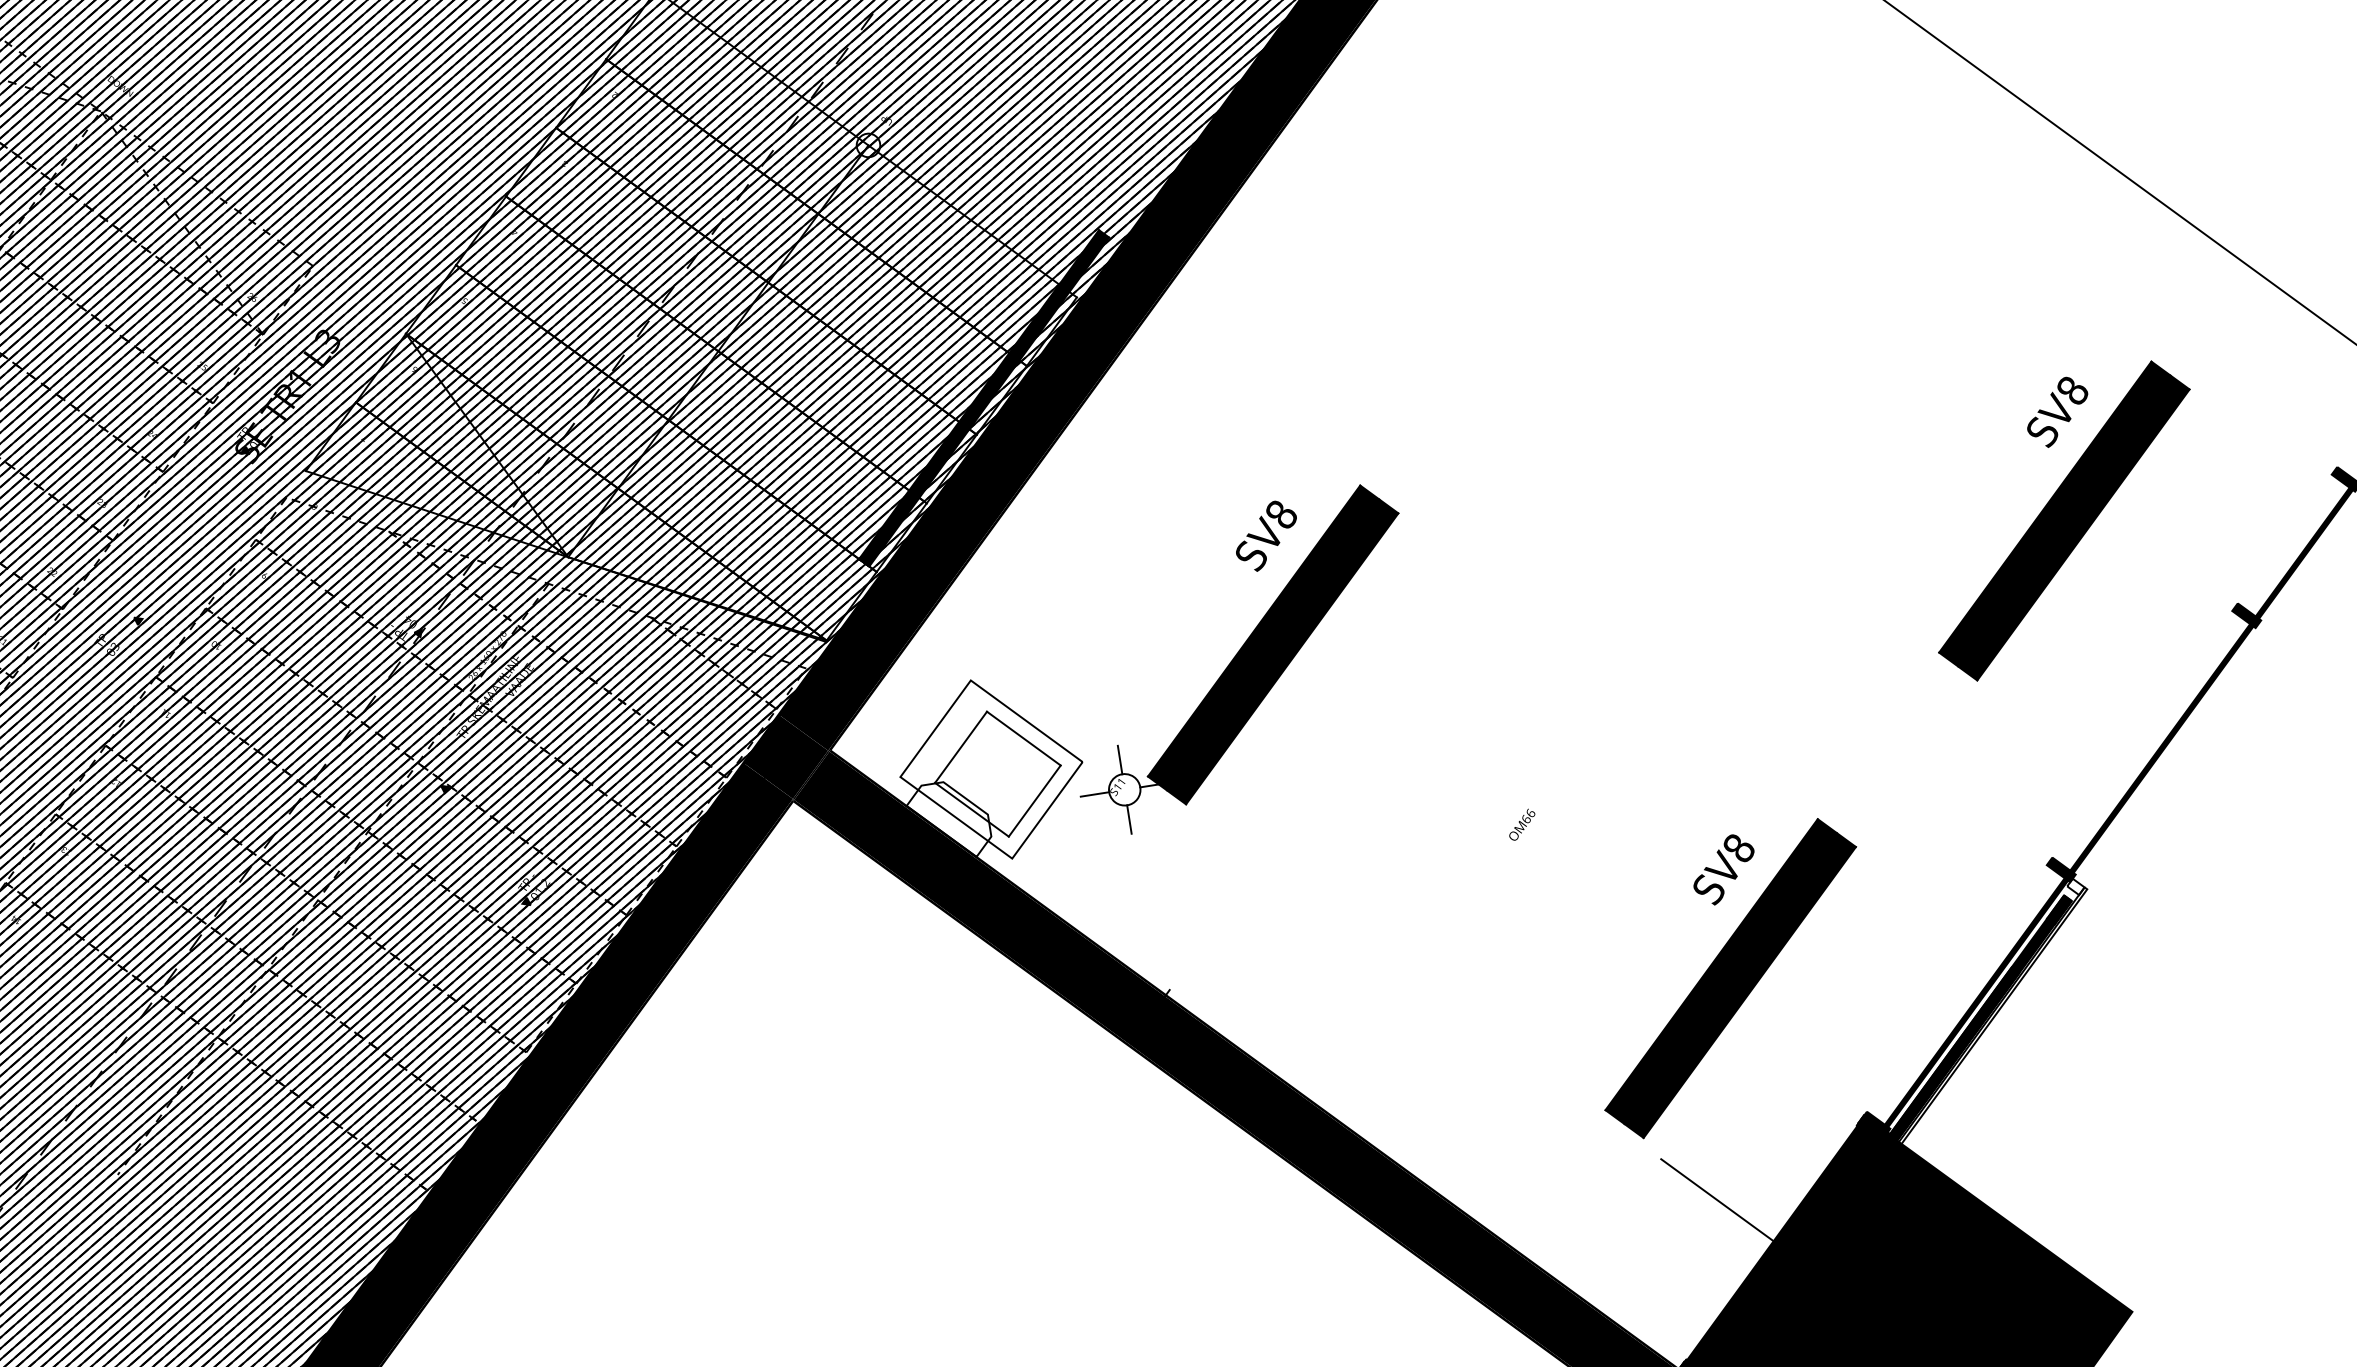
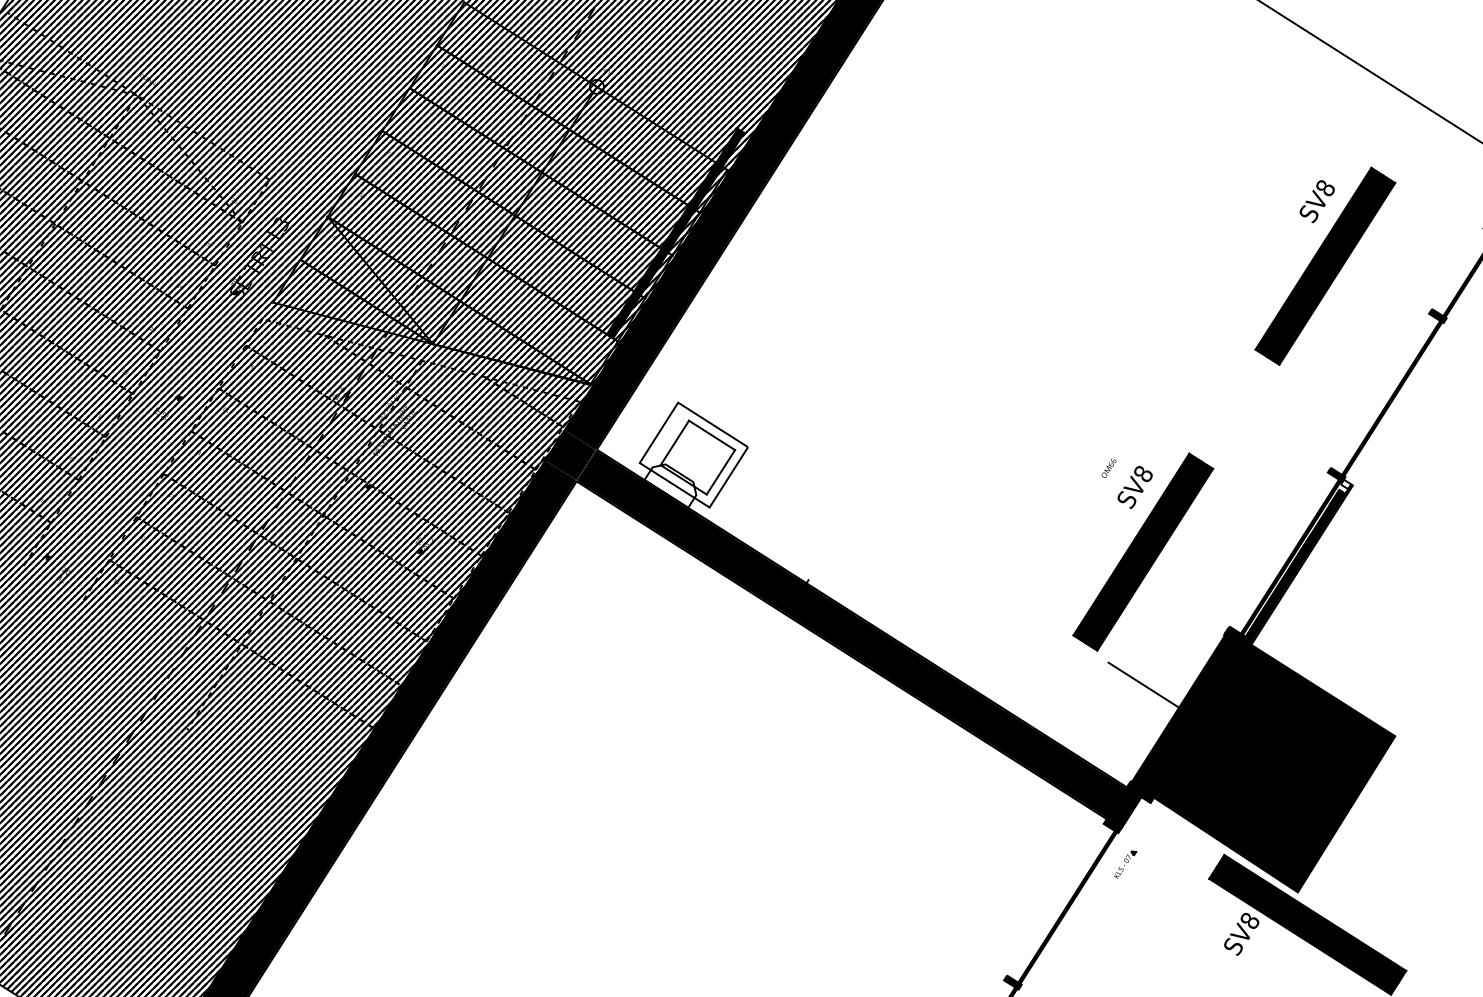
part: (1238, 658) -> (837, 379), removed
text: (1521, 823) -> (1108, 467), moved

